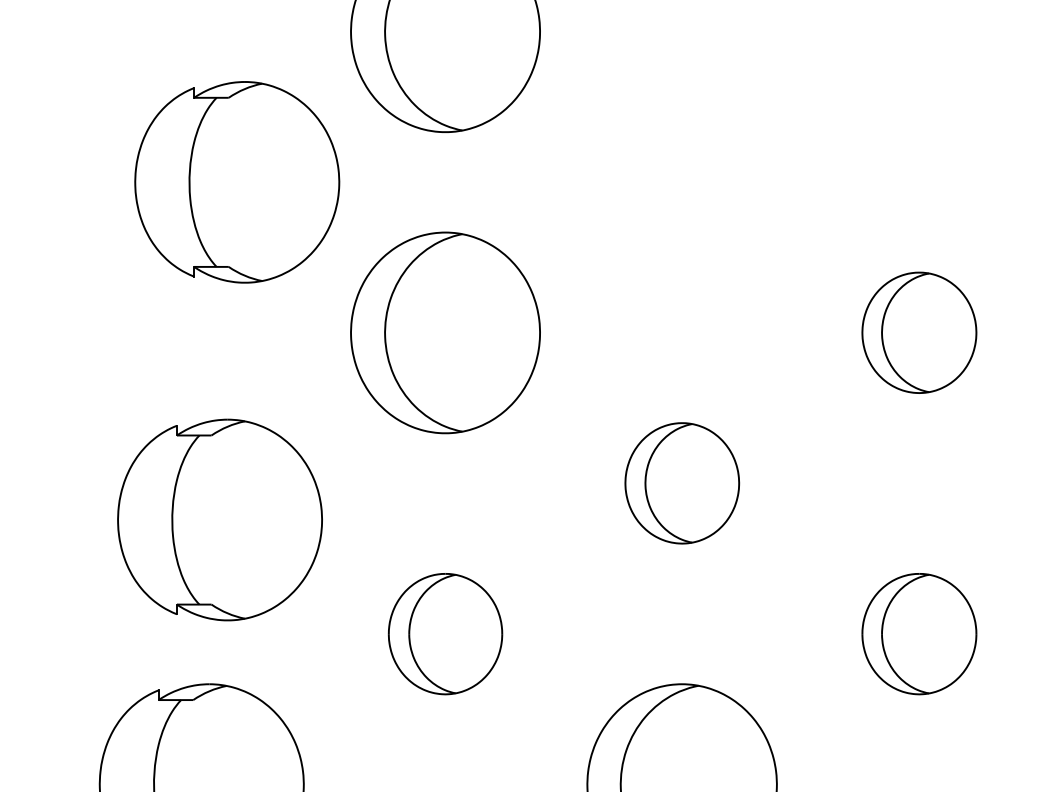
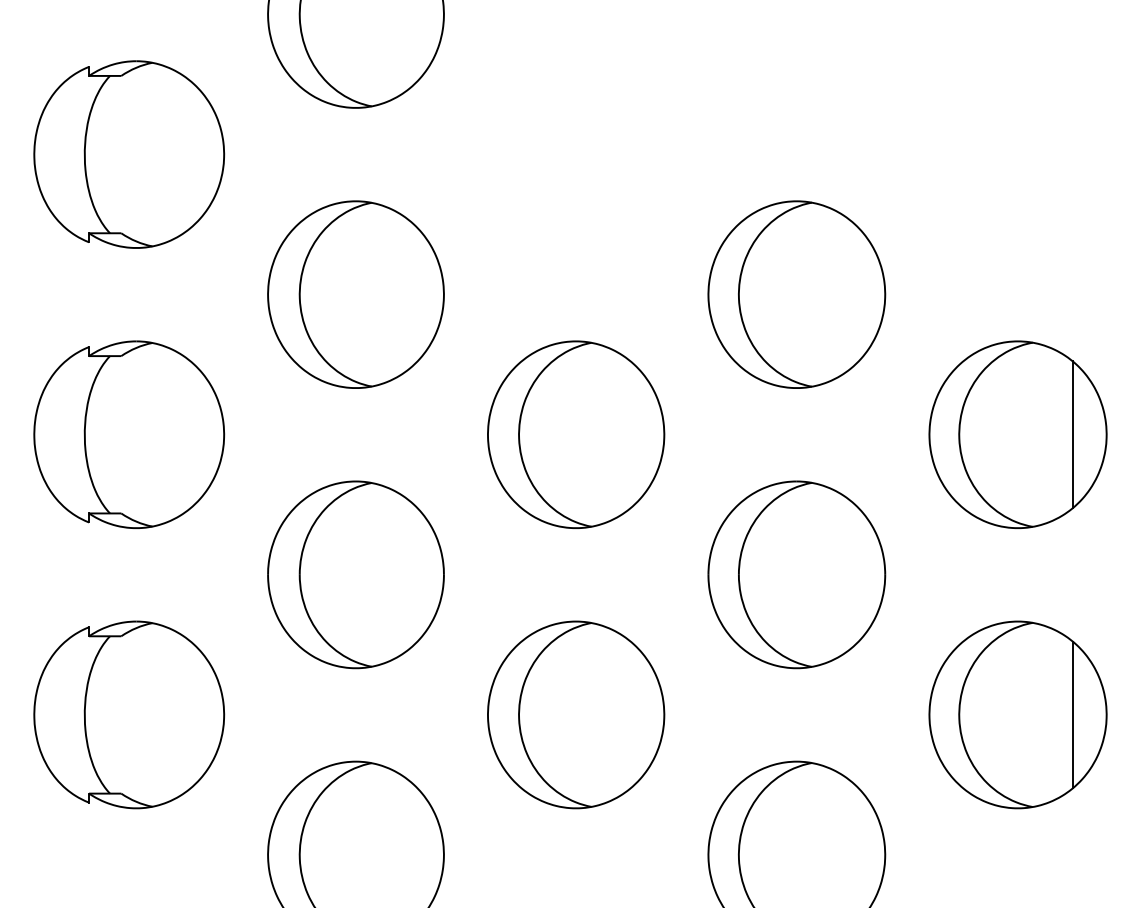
part: (237, 182) -> (129, 154), moved
part: (918, 332) -> (796, 294), size x1.67
part: (682, 483) -> (576, 434), size x1.67
part: (220, 519) -> (129, 434), moved
part: (444, 633) -> (355, 574), size x1.67
part: (918, 633) -> (796, 574), size x1.67

